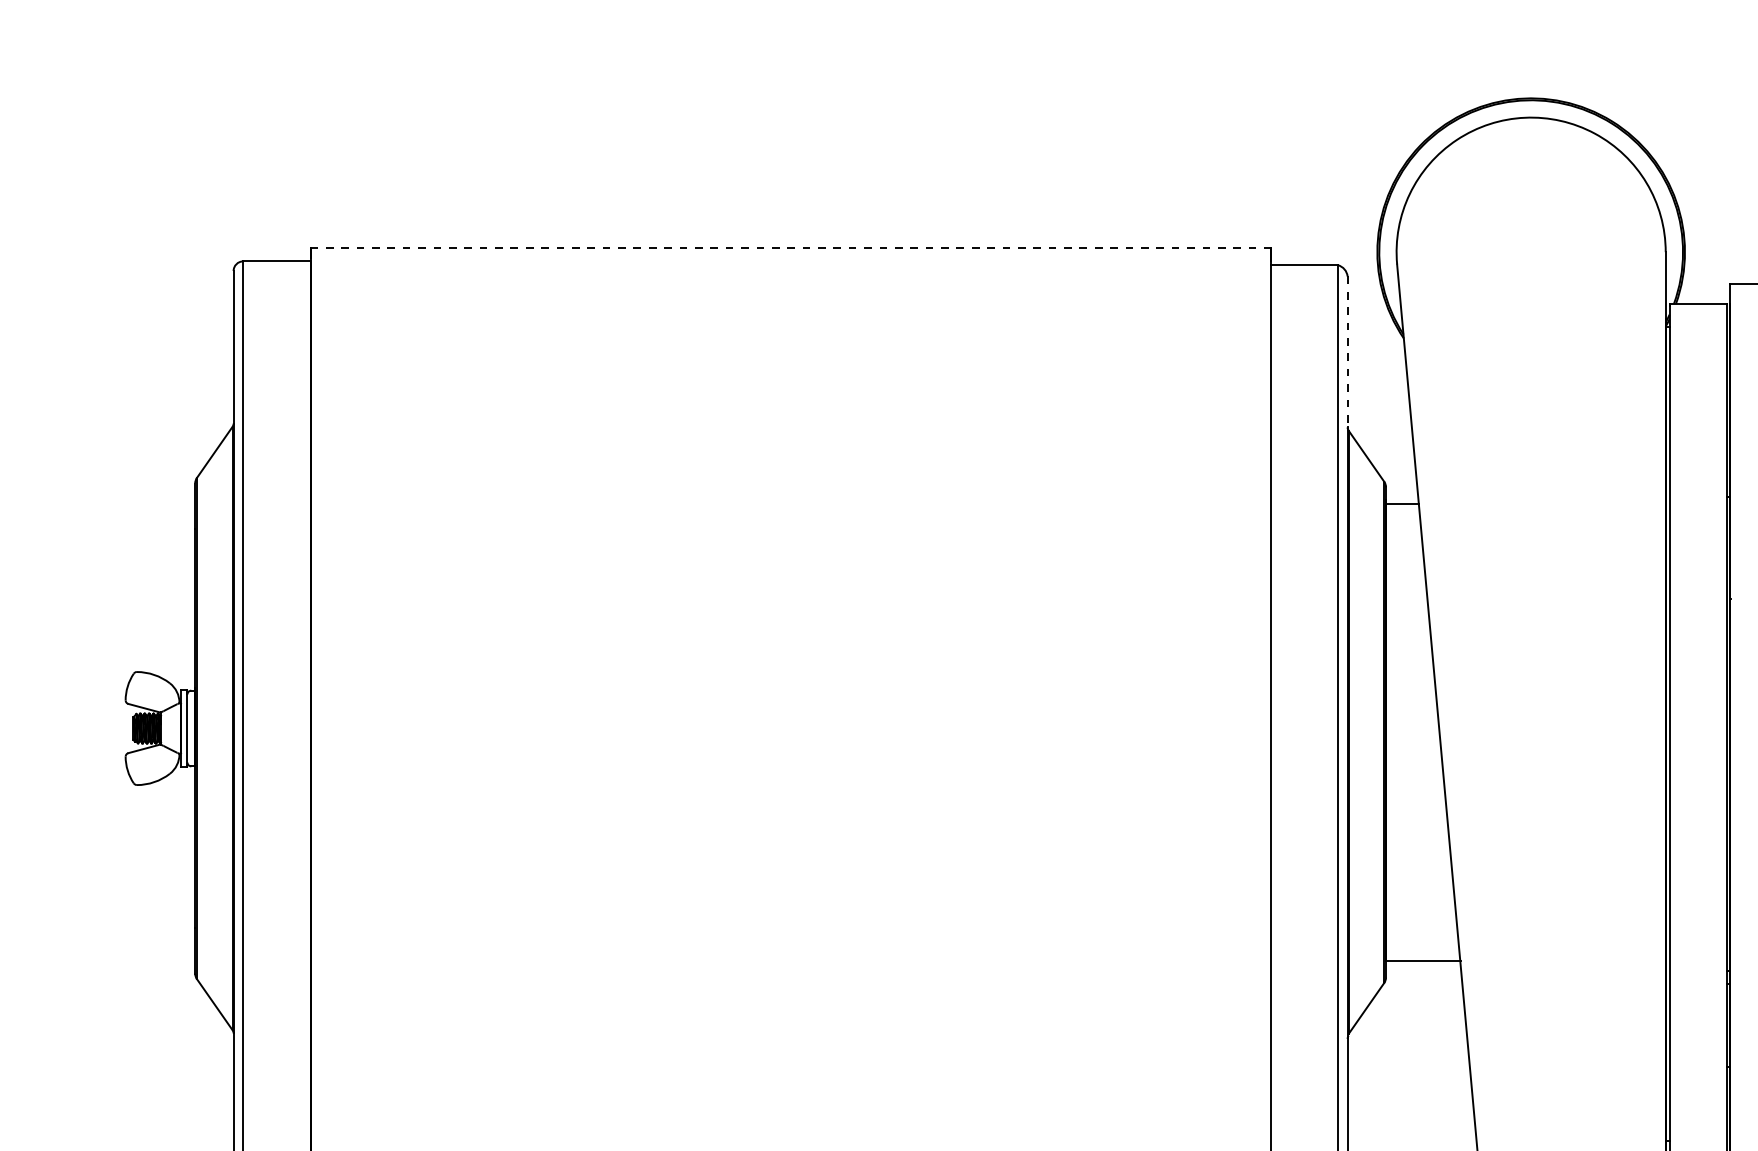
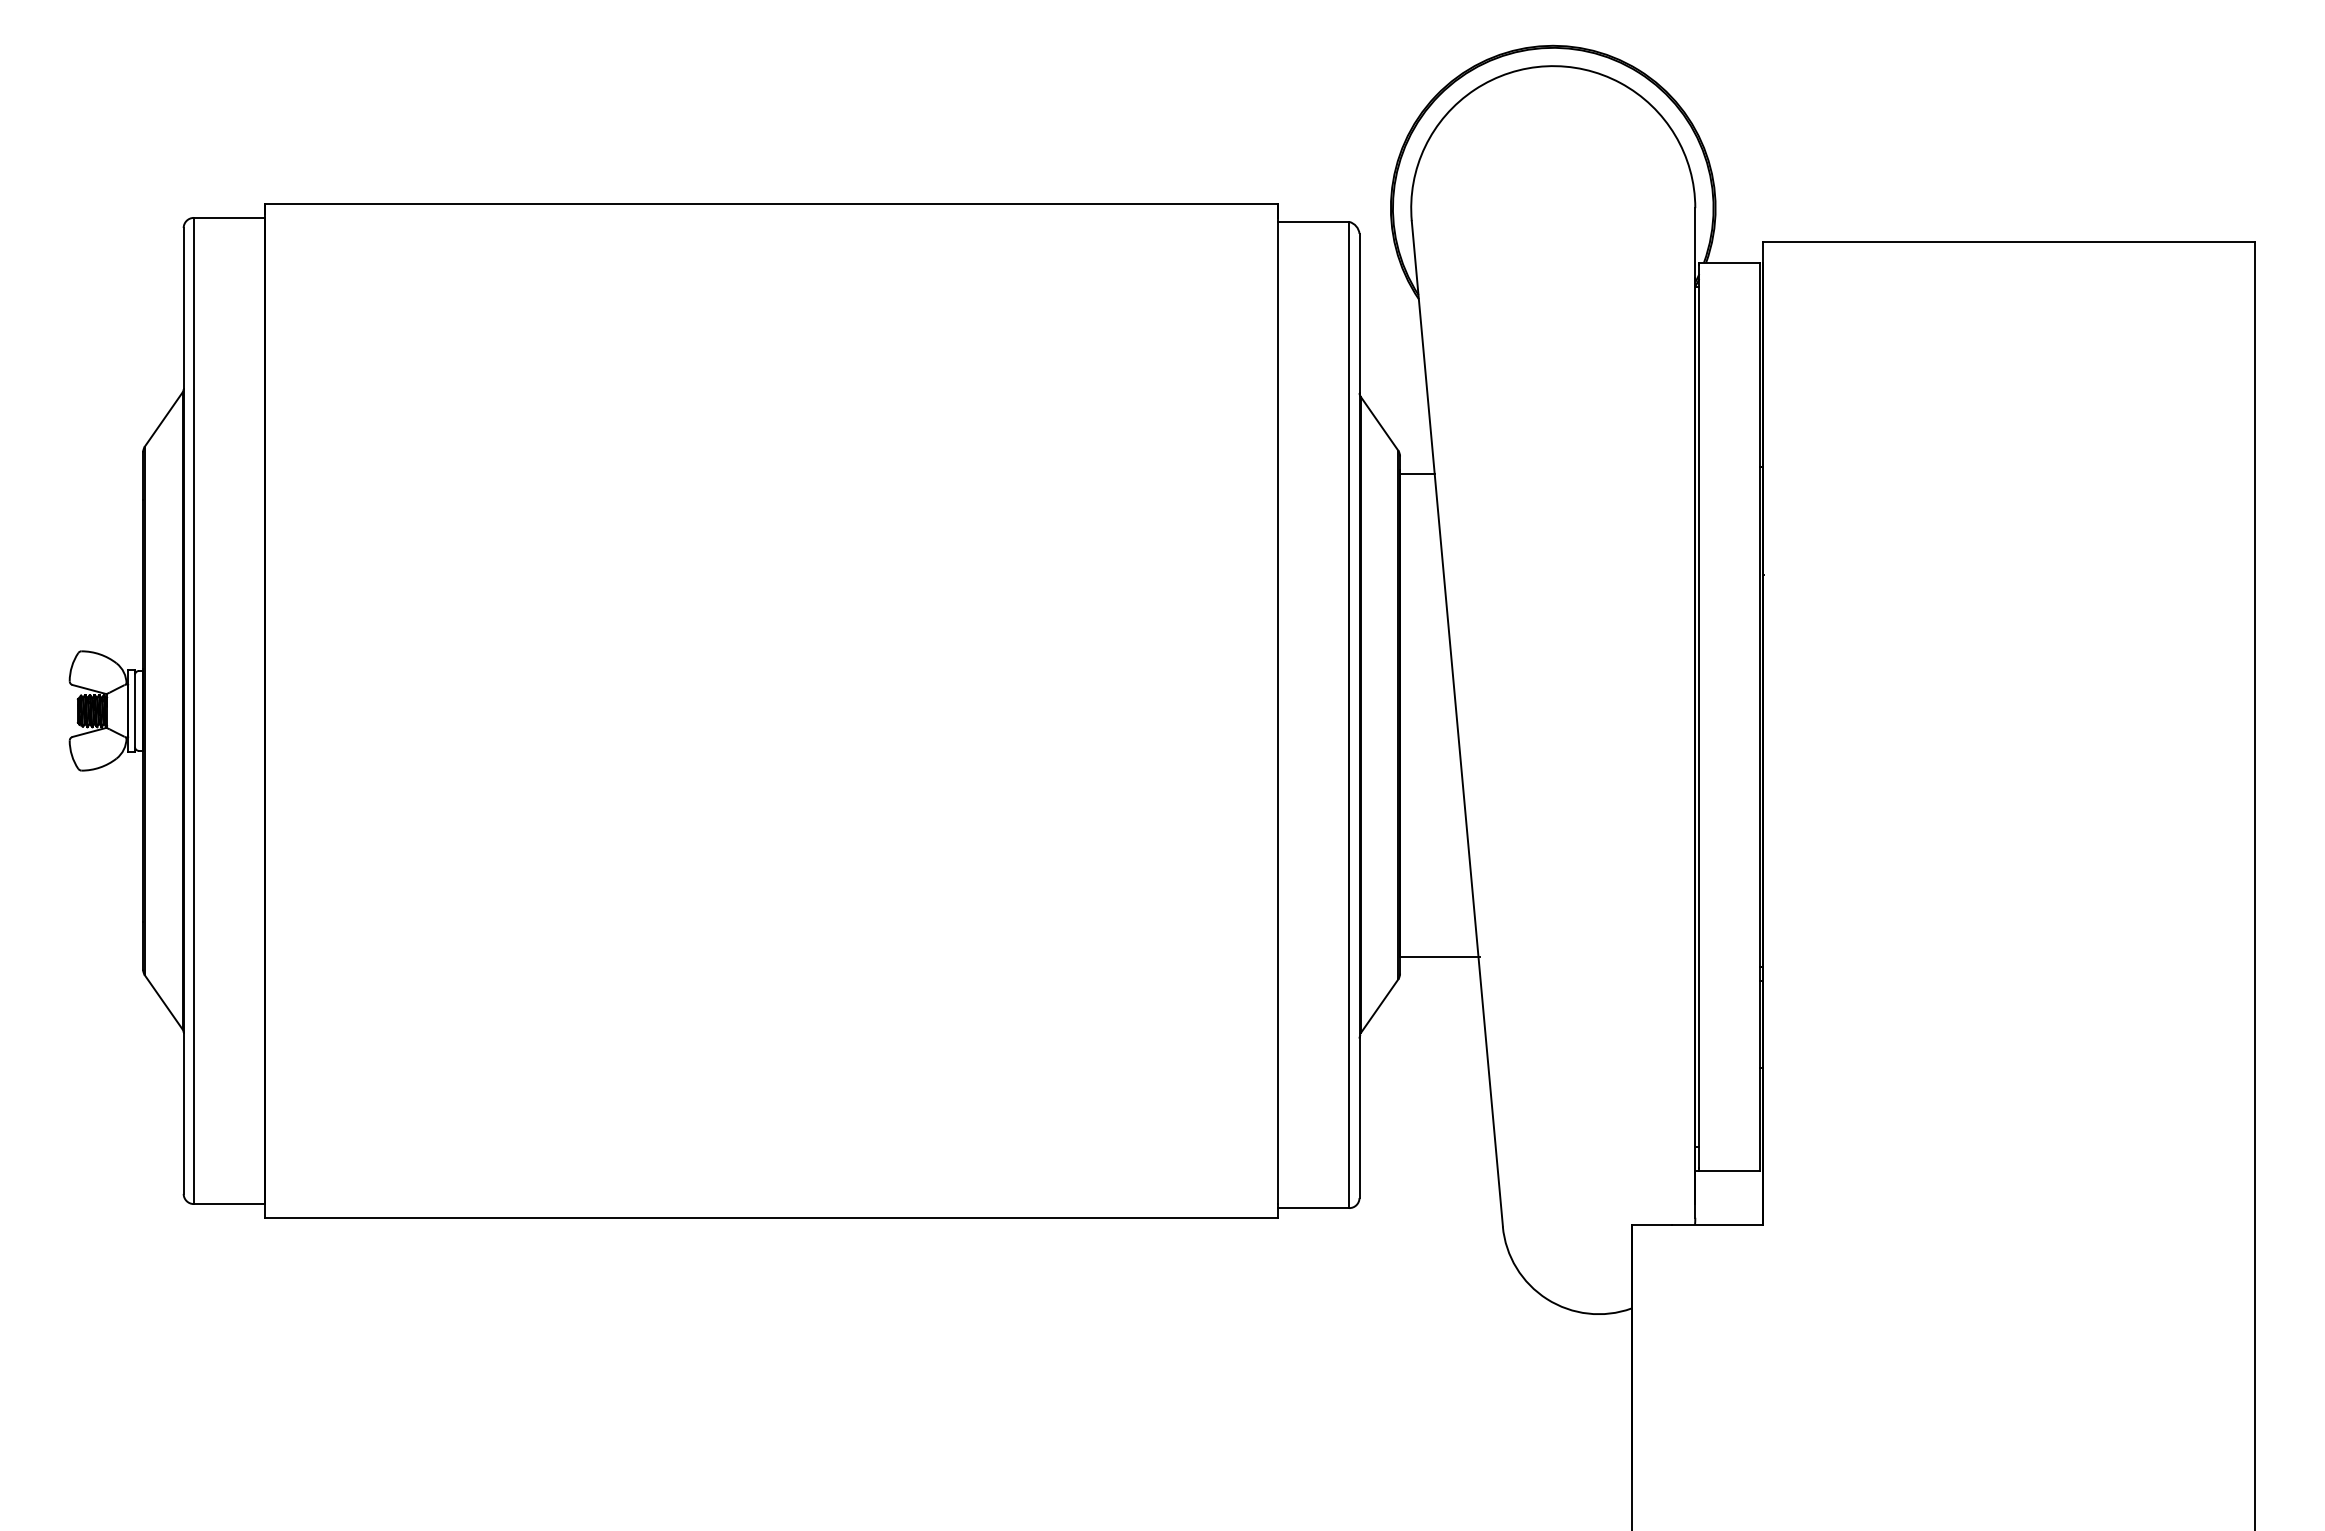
line: (790, 247) -> (771, 203), dashed -> solid
line: (1347, 352) -> (1359, 314), dashed -> solid

